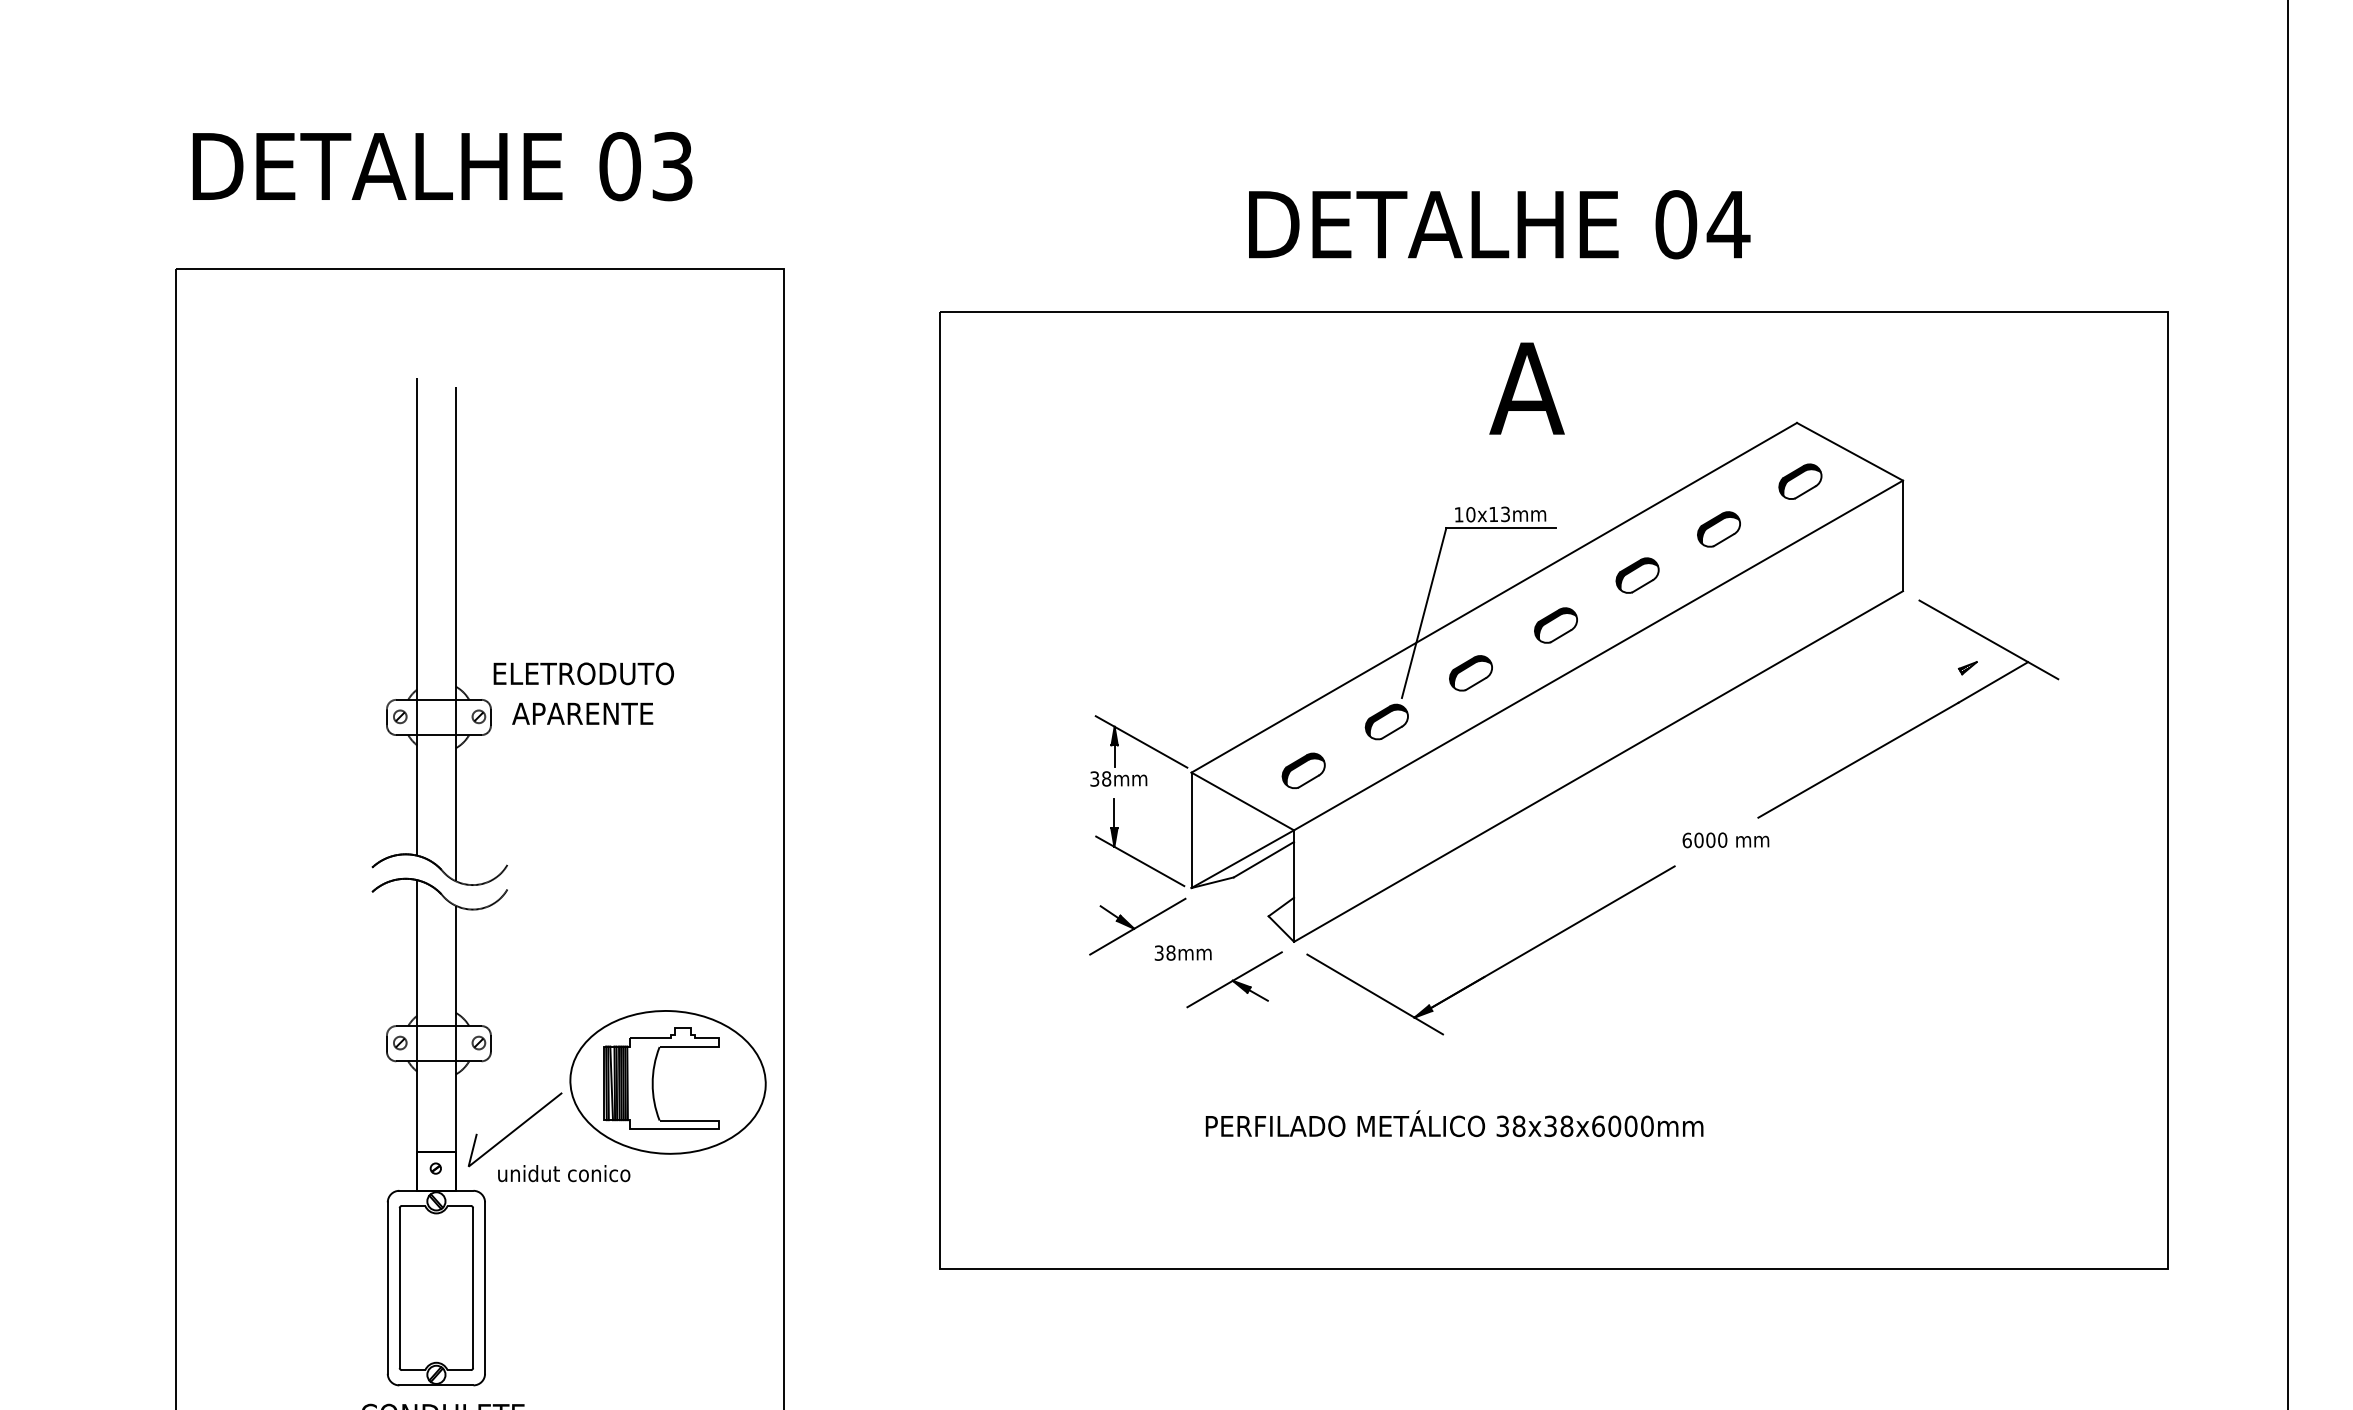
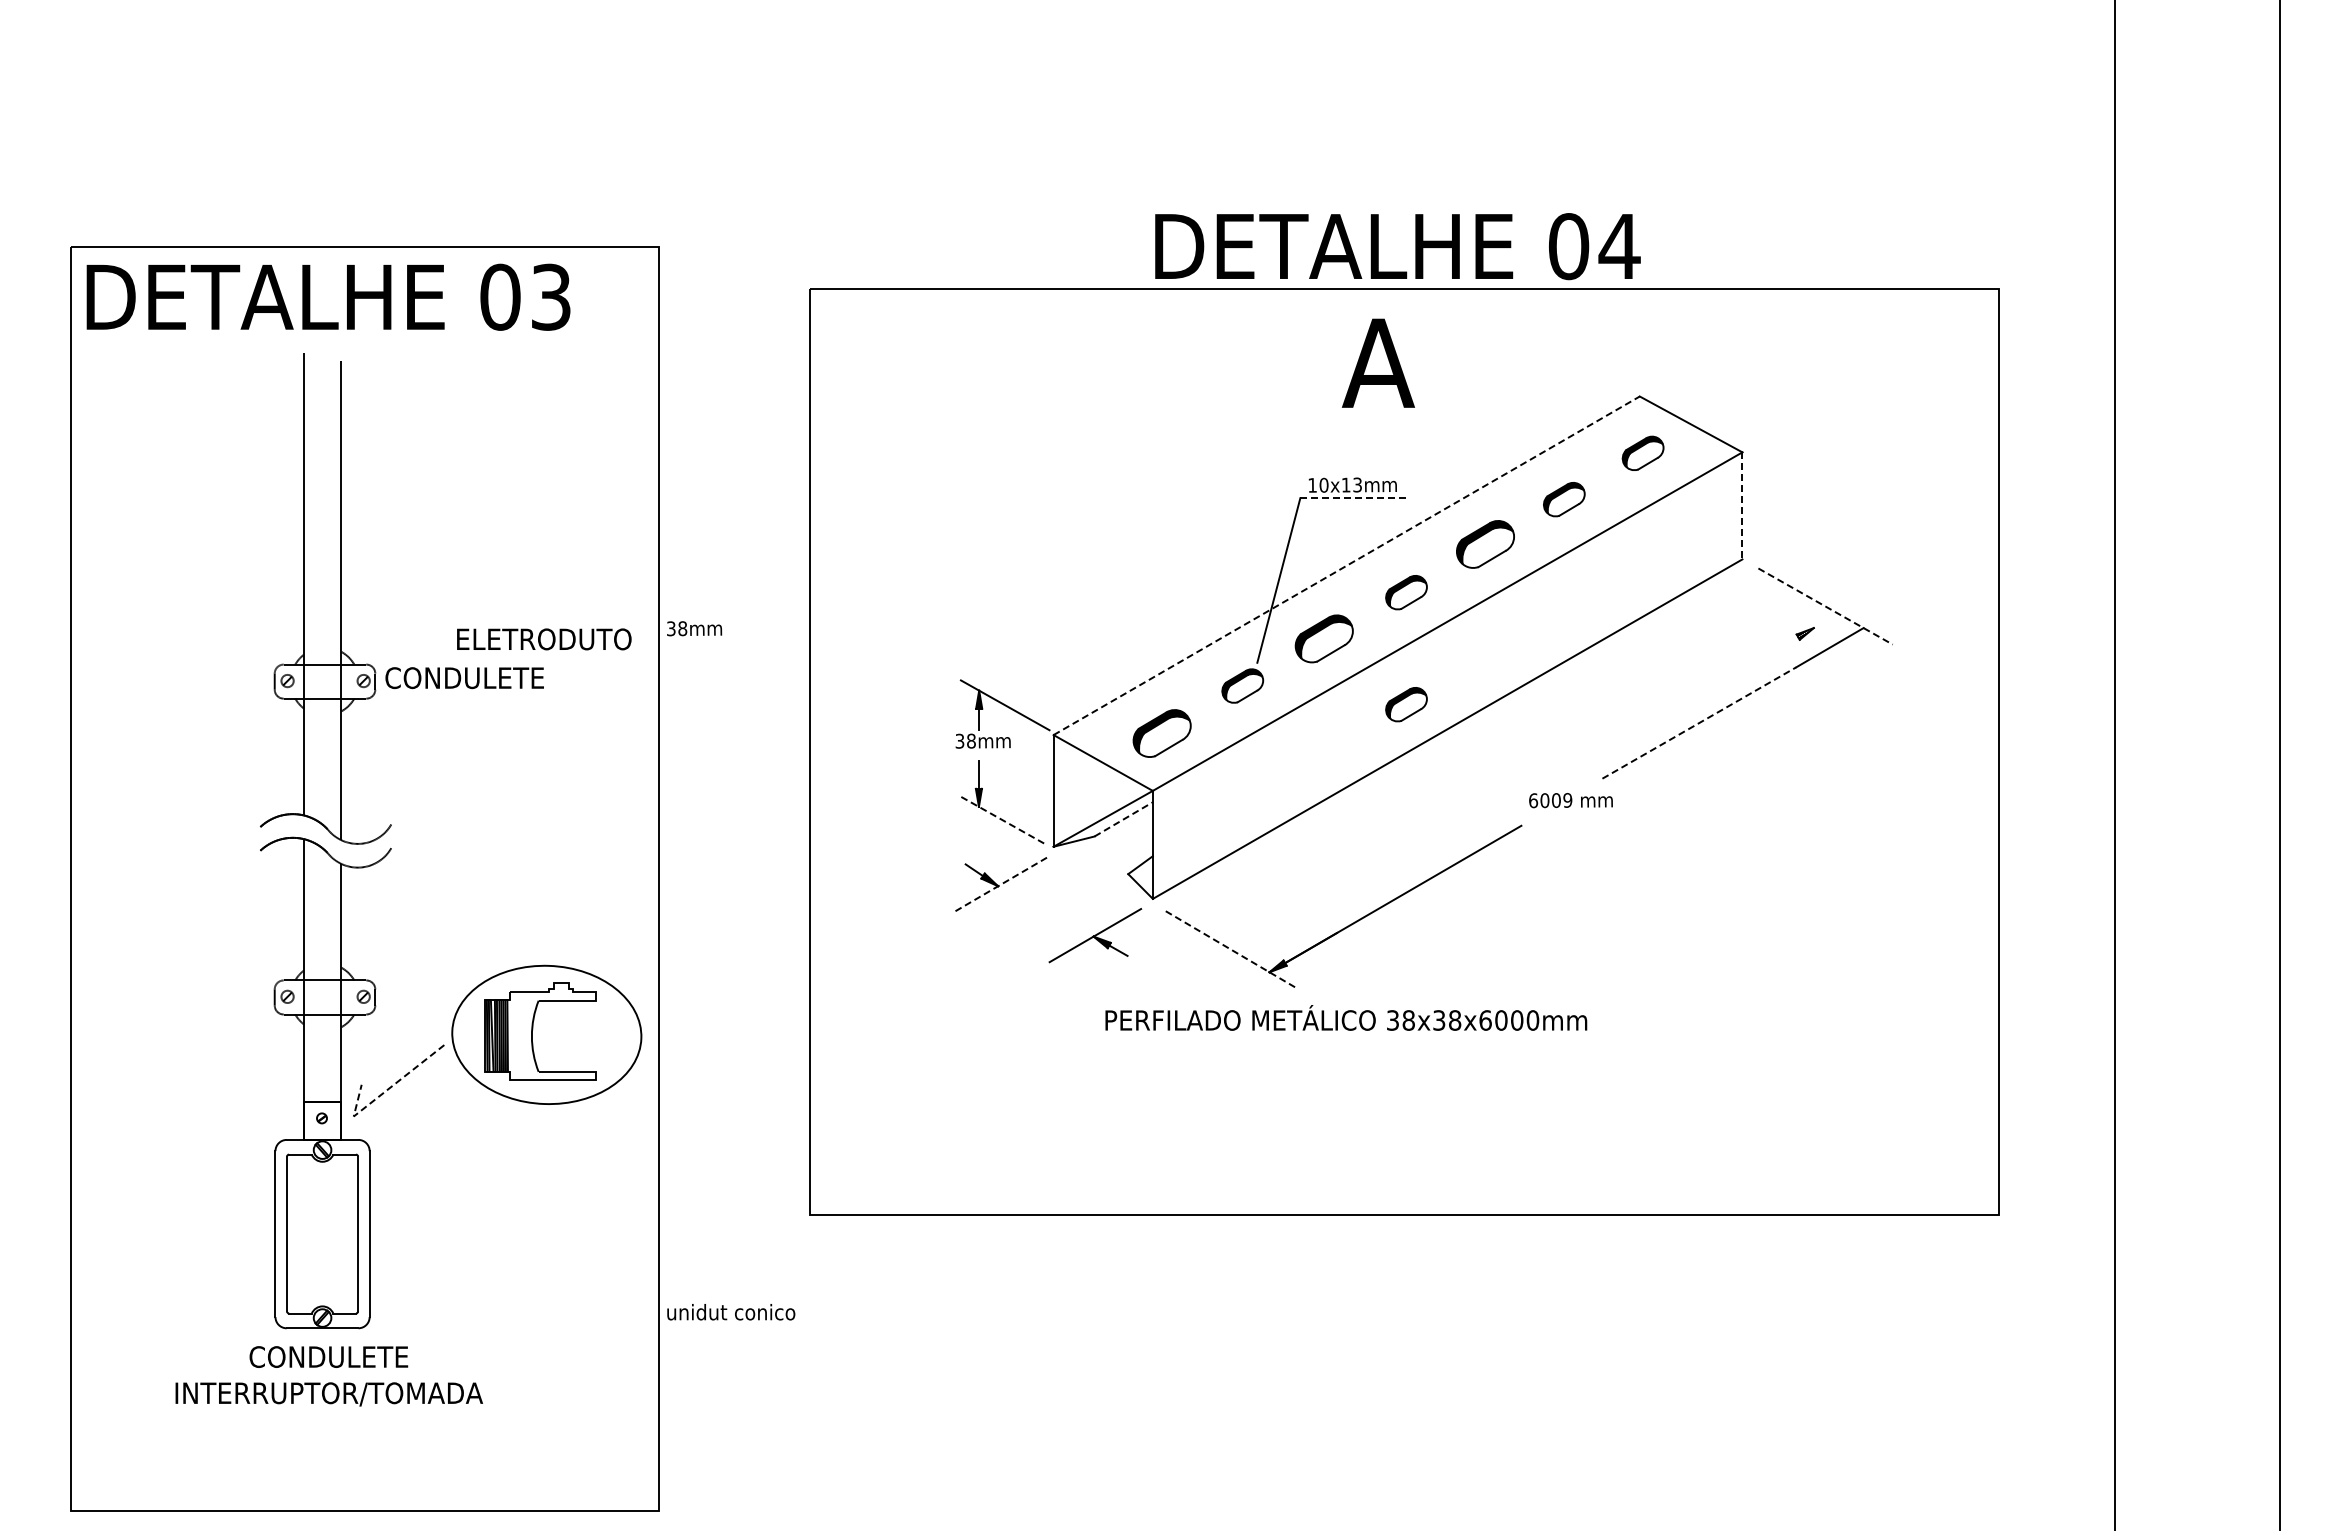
text: (442, 165) -> (328, 296), moved
text: (1499, 224) -> (1397, 246), moved
line: (1501, 528) -> (1353, 498), solid -> dashed
line: (1903, 535) -> (1742, 505), solid -> dashed
part: (1637, 574) -> (1485, 543), size x1.4
line: (1495, 597) -> (1347, 565), solid -> dashed
line: (1989, 639) -> (1826, 606), solid -> dashed
part: (1470, 672) -> (1323, 638), size x1.4
text: (584, 673) -> (544, 639), moved
text: (583, 714) -> (464, 678), APARENTE -> CONDULETE
part: (1556, 741) -> (1406, 704), added
line: (1858, 760) -> (1699, 723), solid -> dashed
part: (1303, 770) -> (1162, 732), size x1.4
text: (1722, 840) -> (1567, 800), 6000 -> 6009
line: (1263, 859) -> (1123, 819), solid -> dashed
line: (1139, 860) -> (1003, 820), solid -> dashed
line: (1138, 925) -> (1002, 883), solid -> dashed
text: (1183, 952) -> (694, 628), moved
line: (1375, 995) -> (1231, 950), solid -> dashed
text: (1454, 1123) -> (1346, 1017), moved
line: (501, 1140) -> (385, 1091), solid -> dashed
text: (564, 1173) -> (731, 1312), moved

